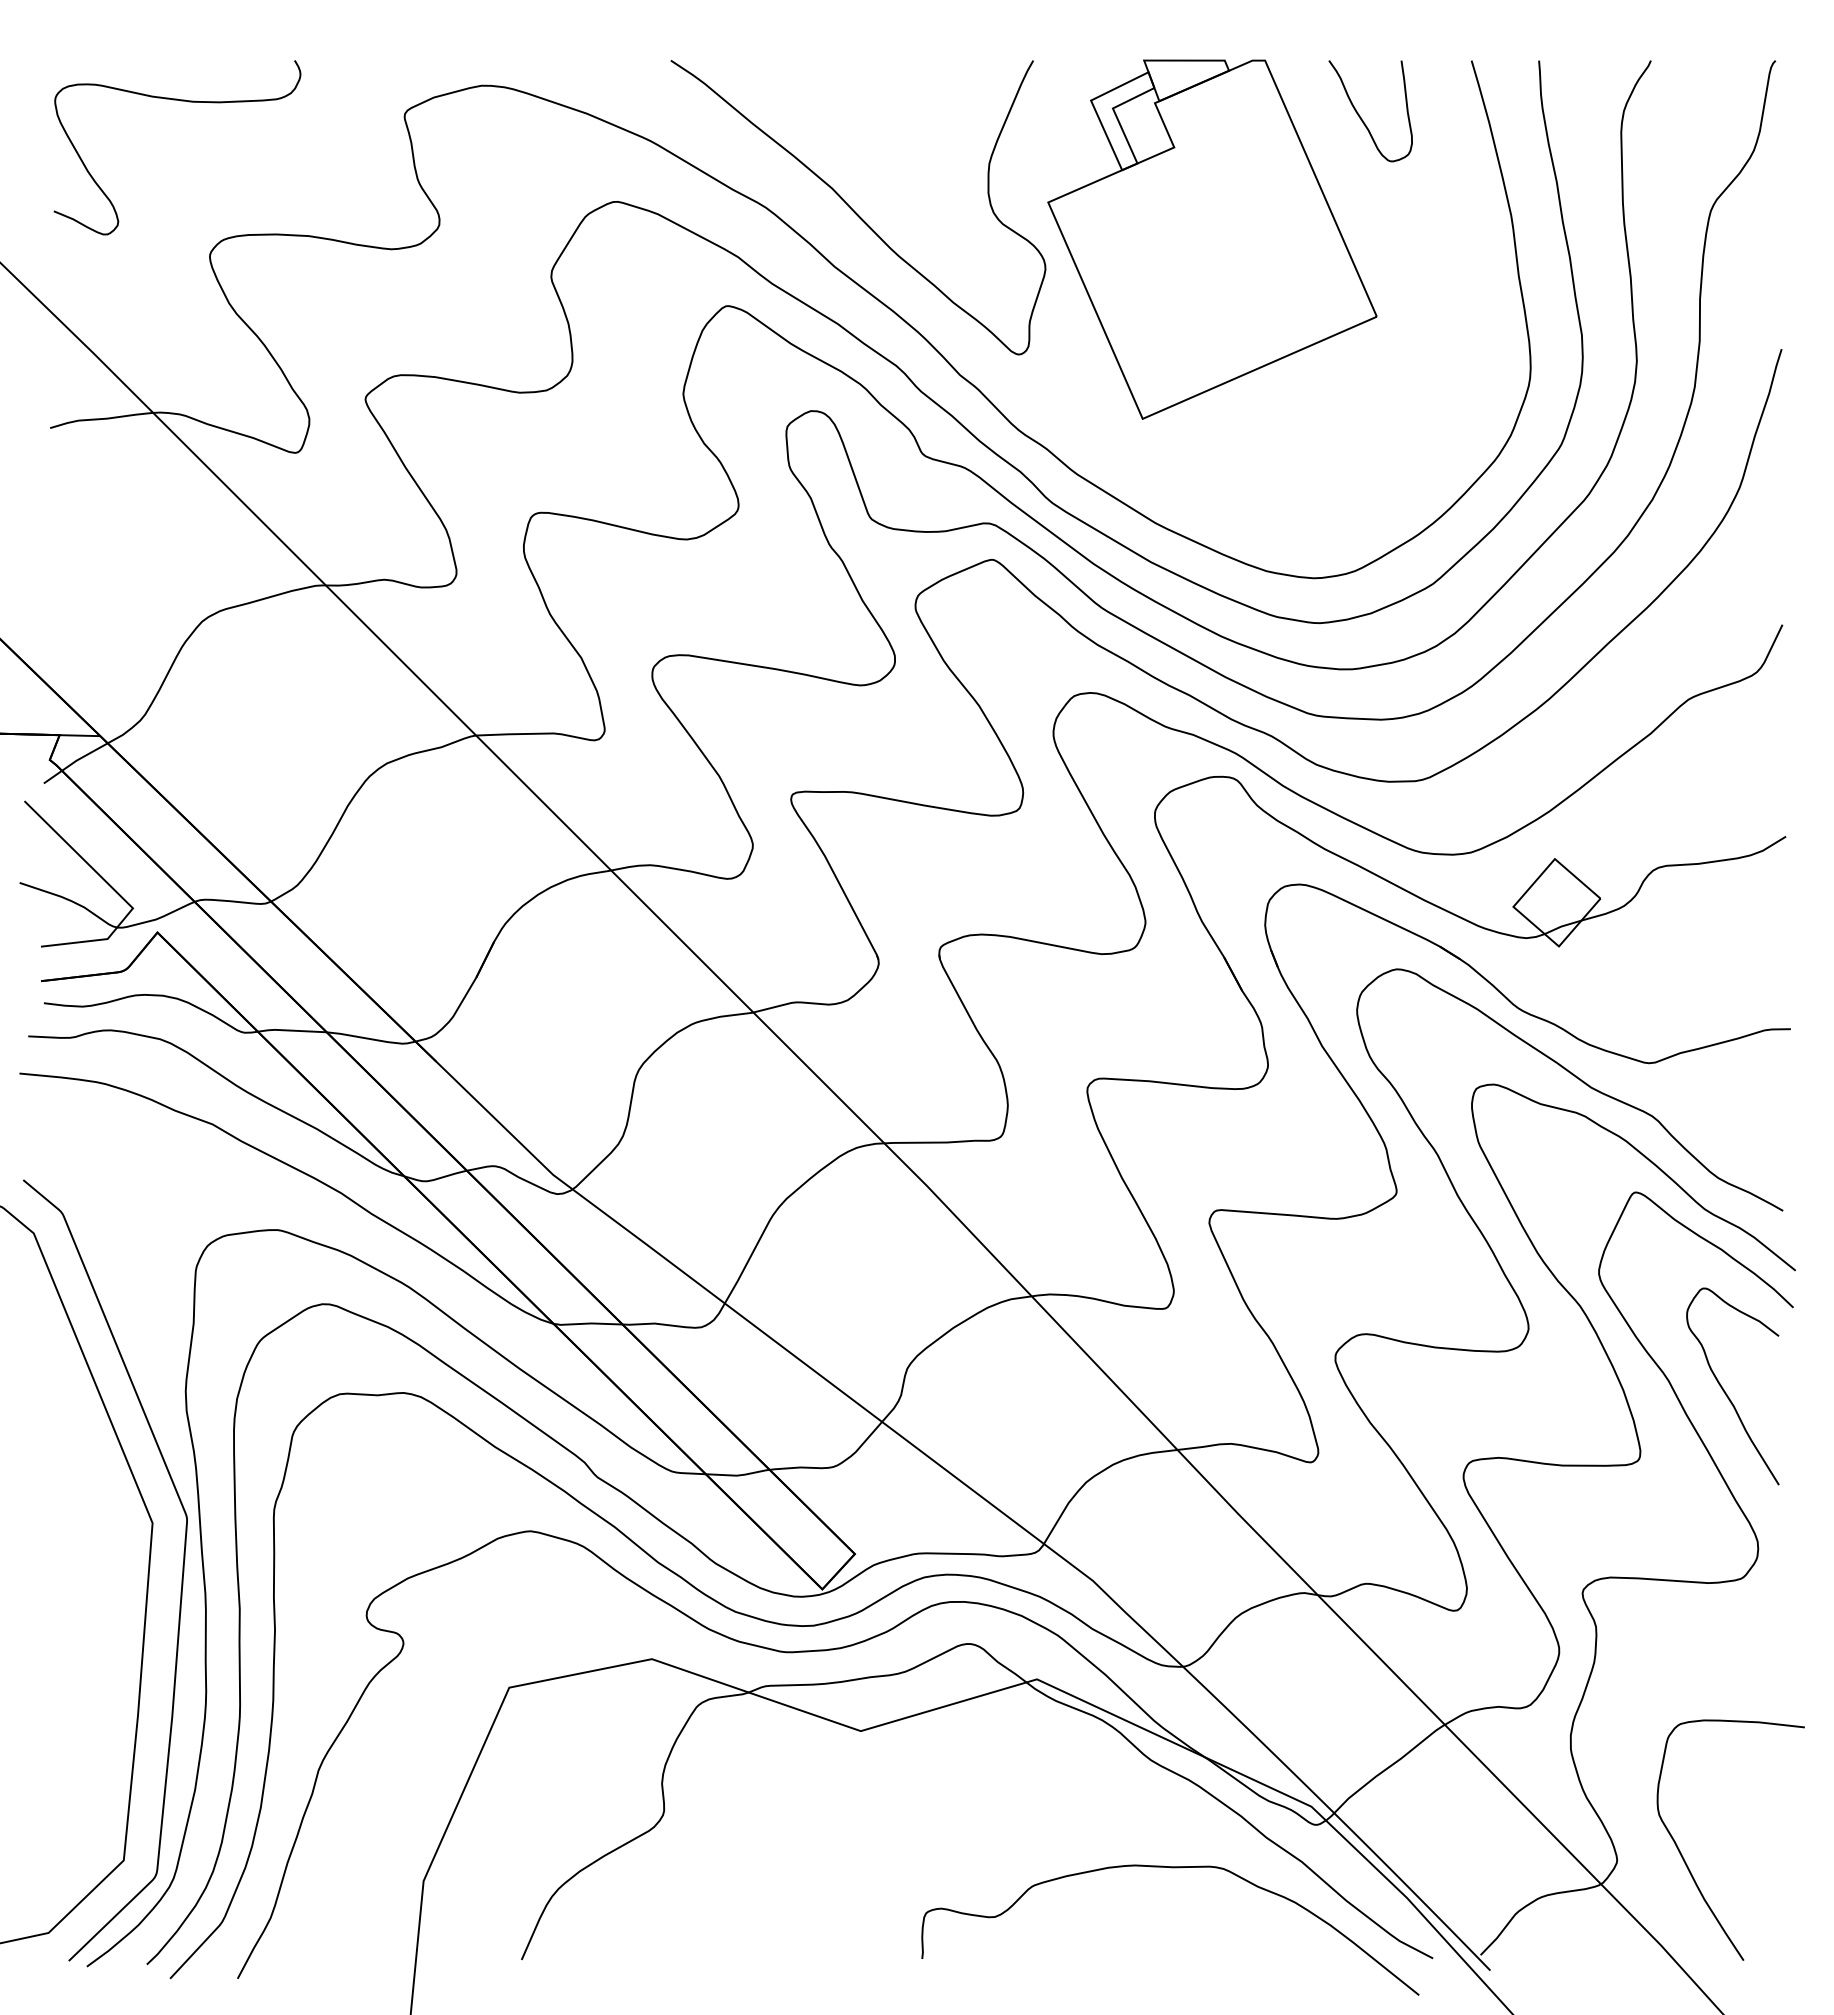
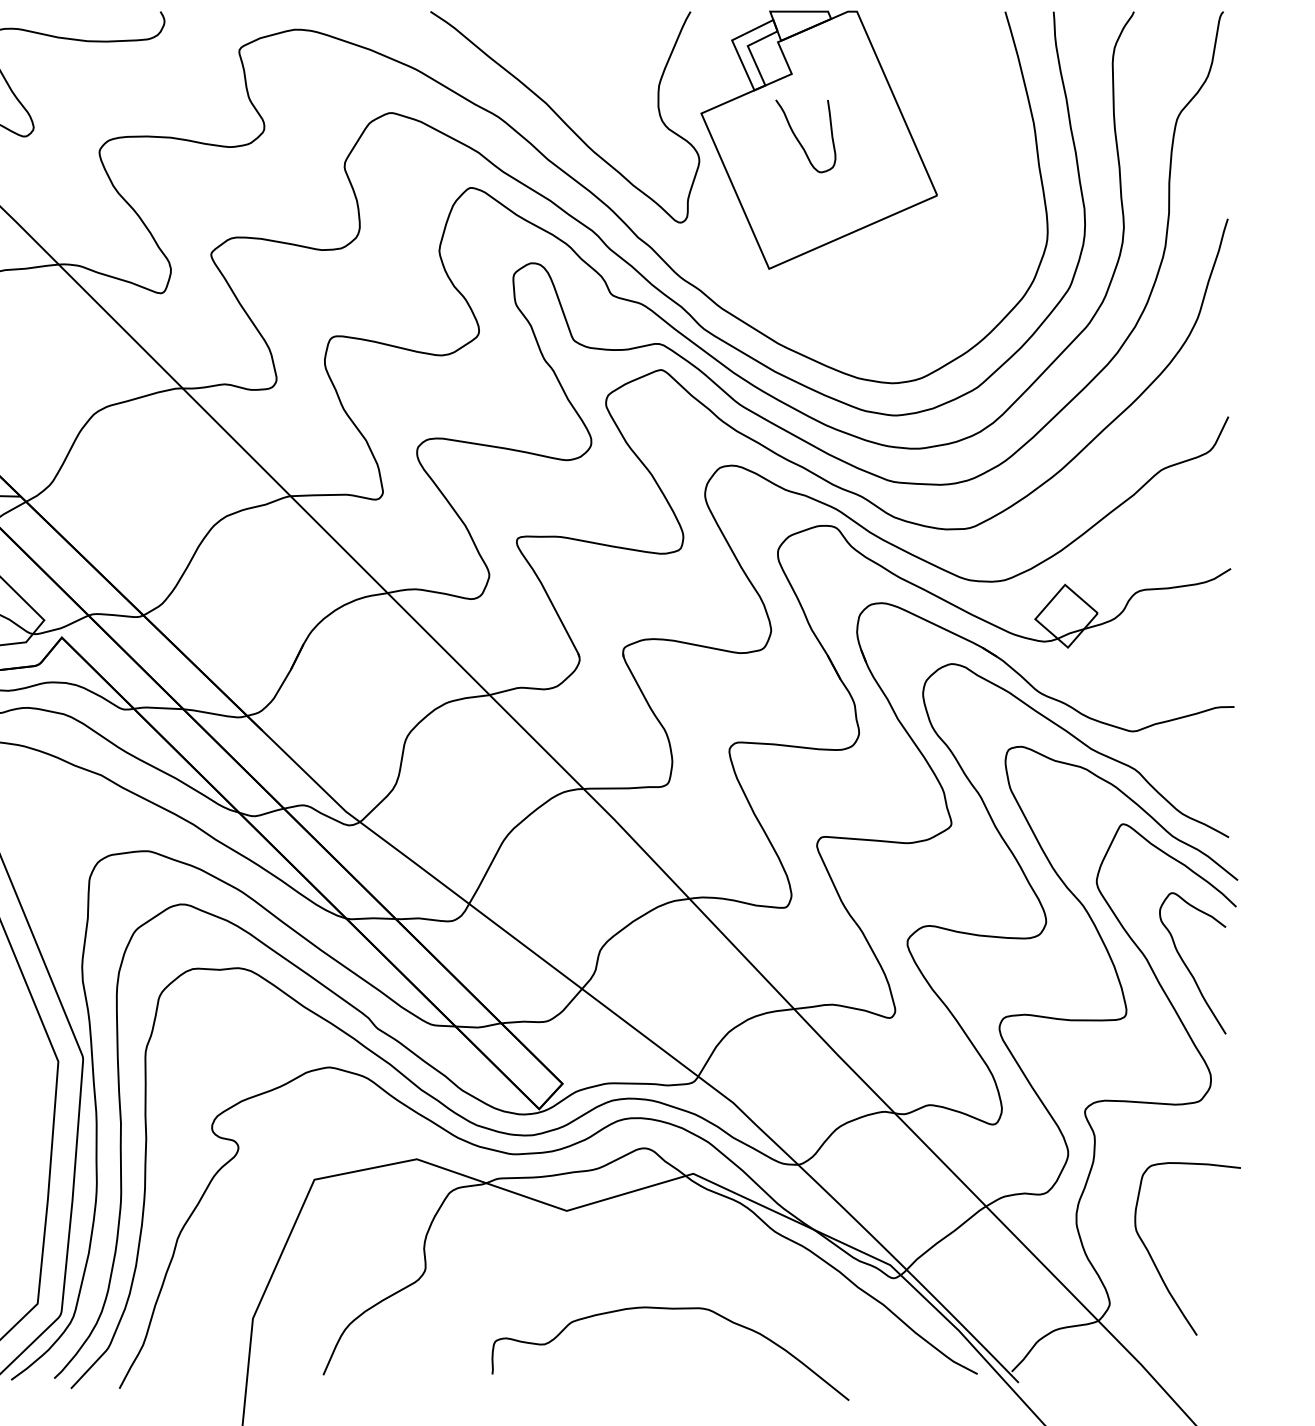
curve: (1361, 117) -> (799, 140), moved
curve: (1686, 1862) -> (1155, 1265), moved
curve: (1171, 1868) -> (671, 1309), moved

